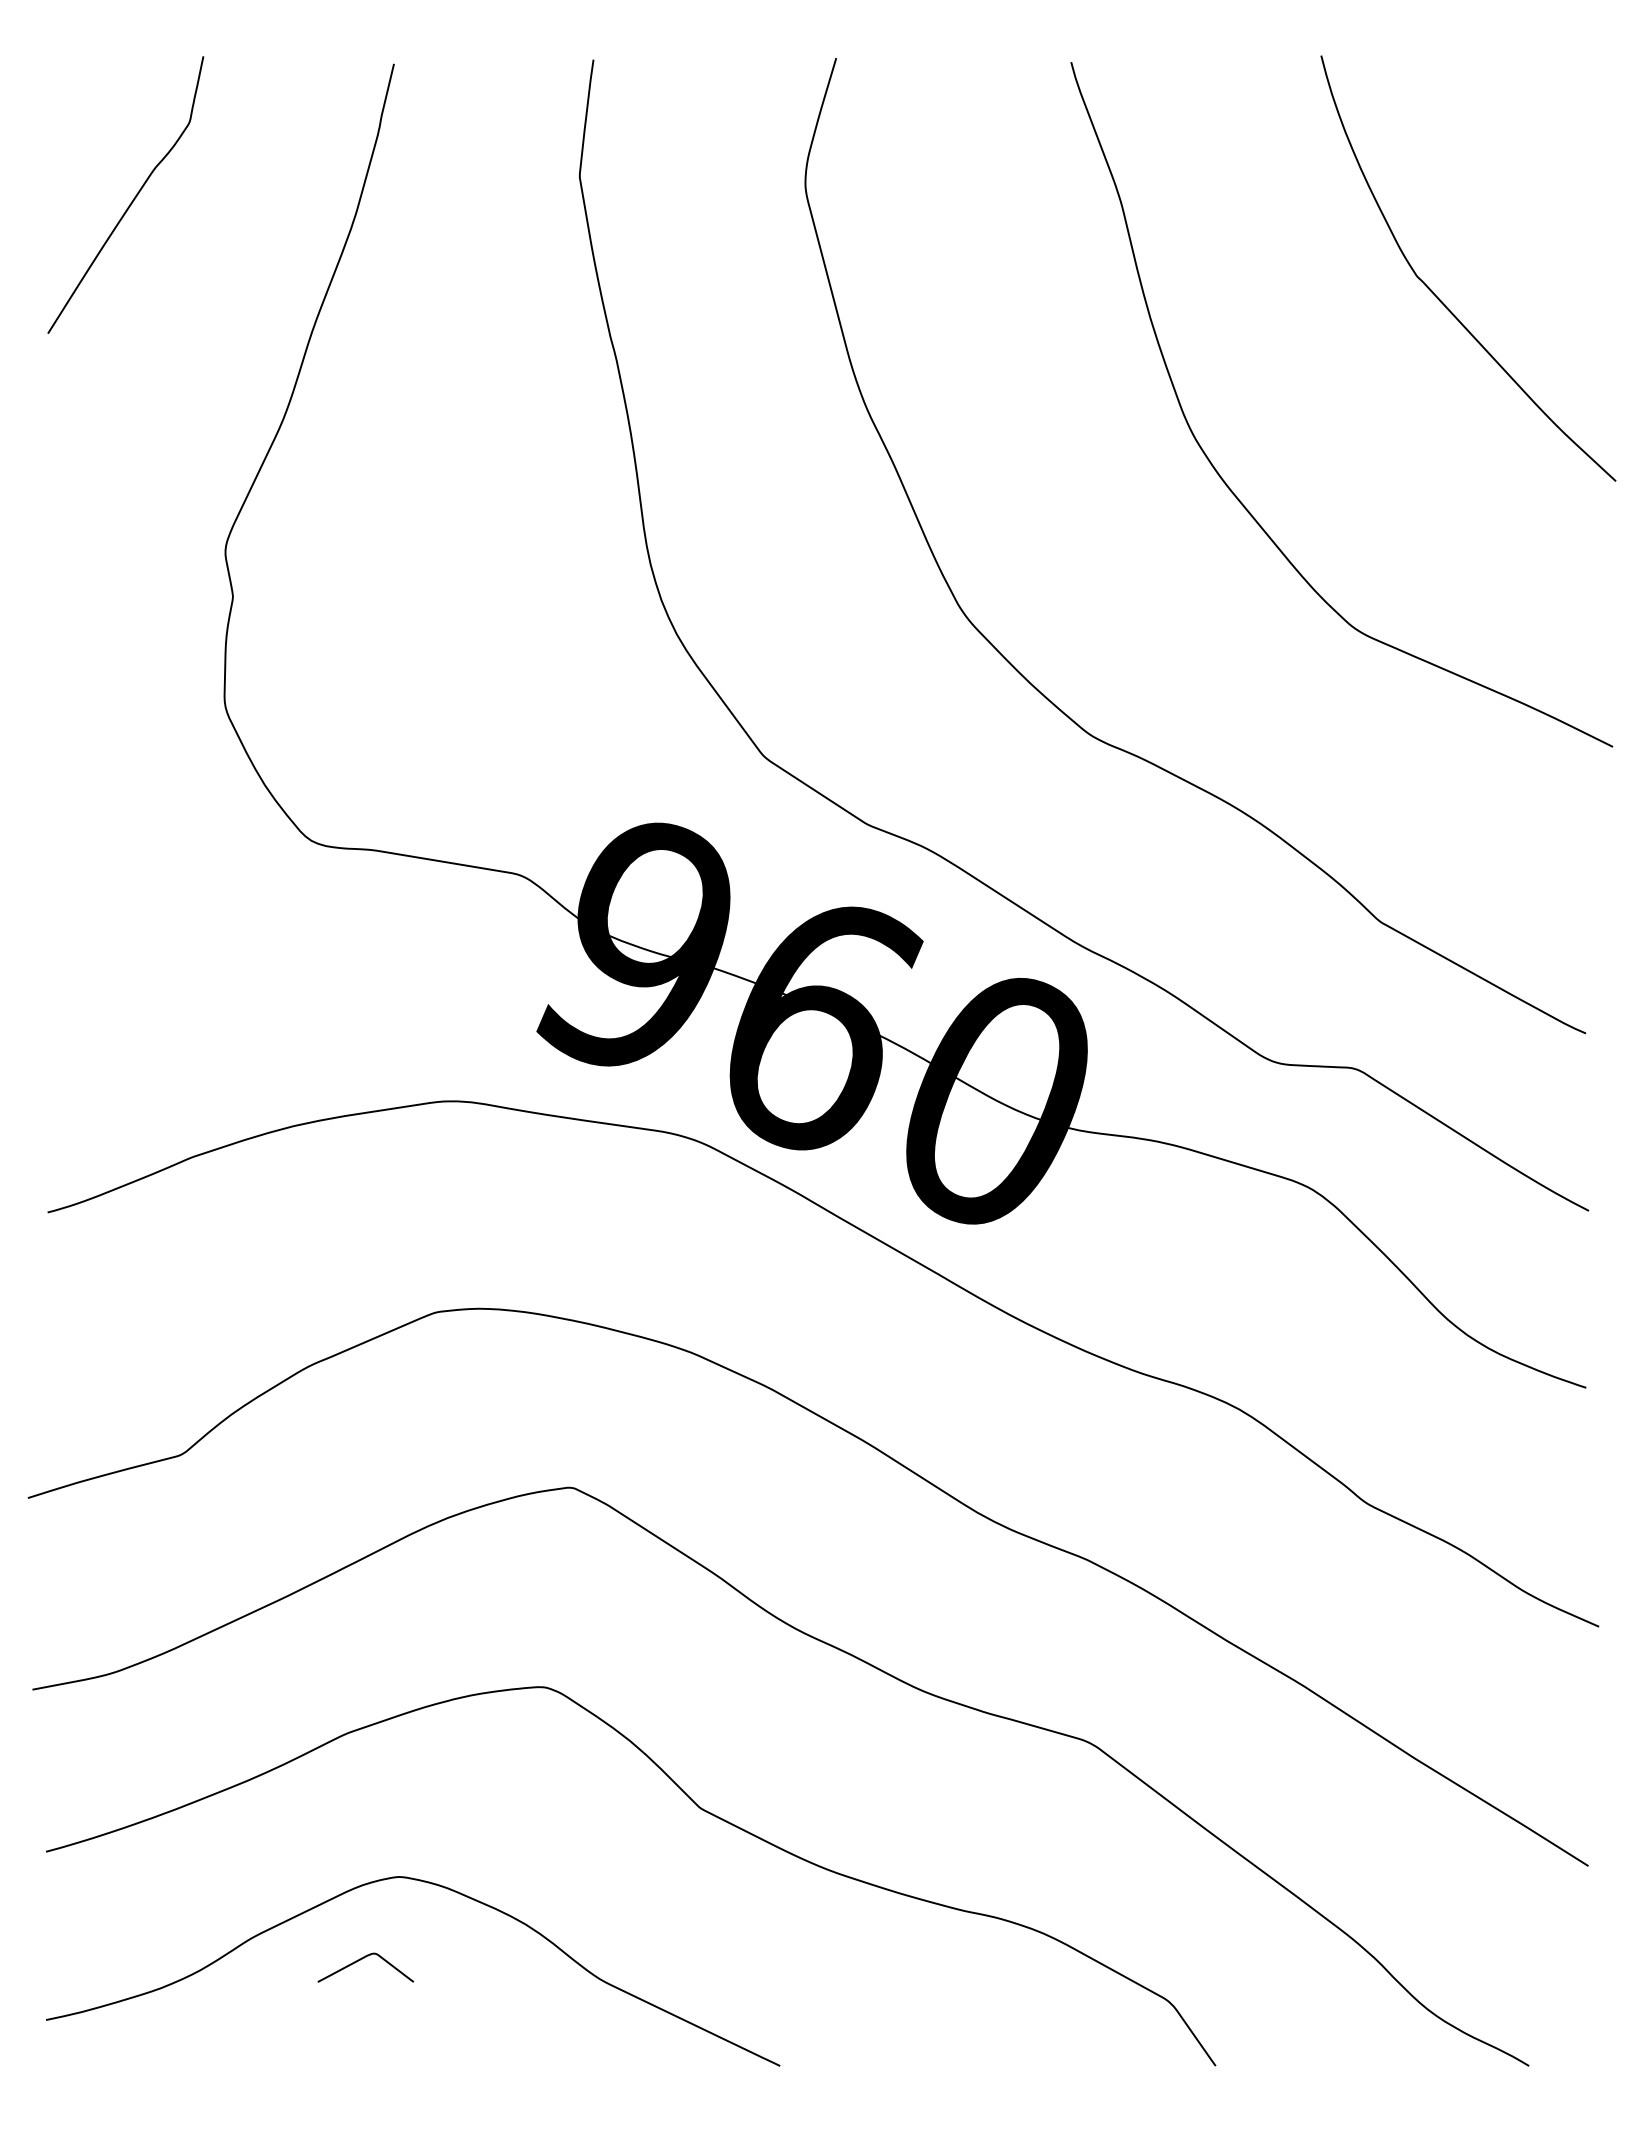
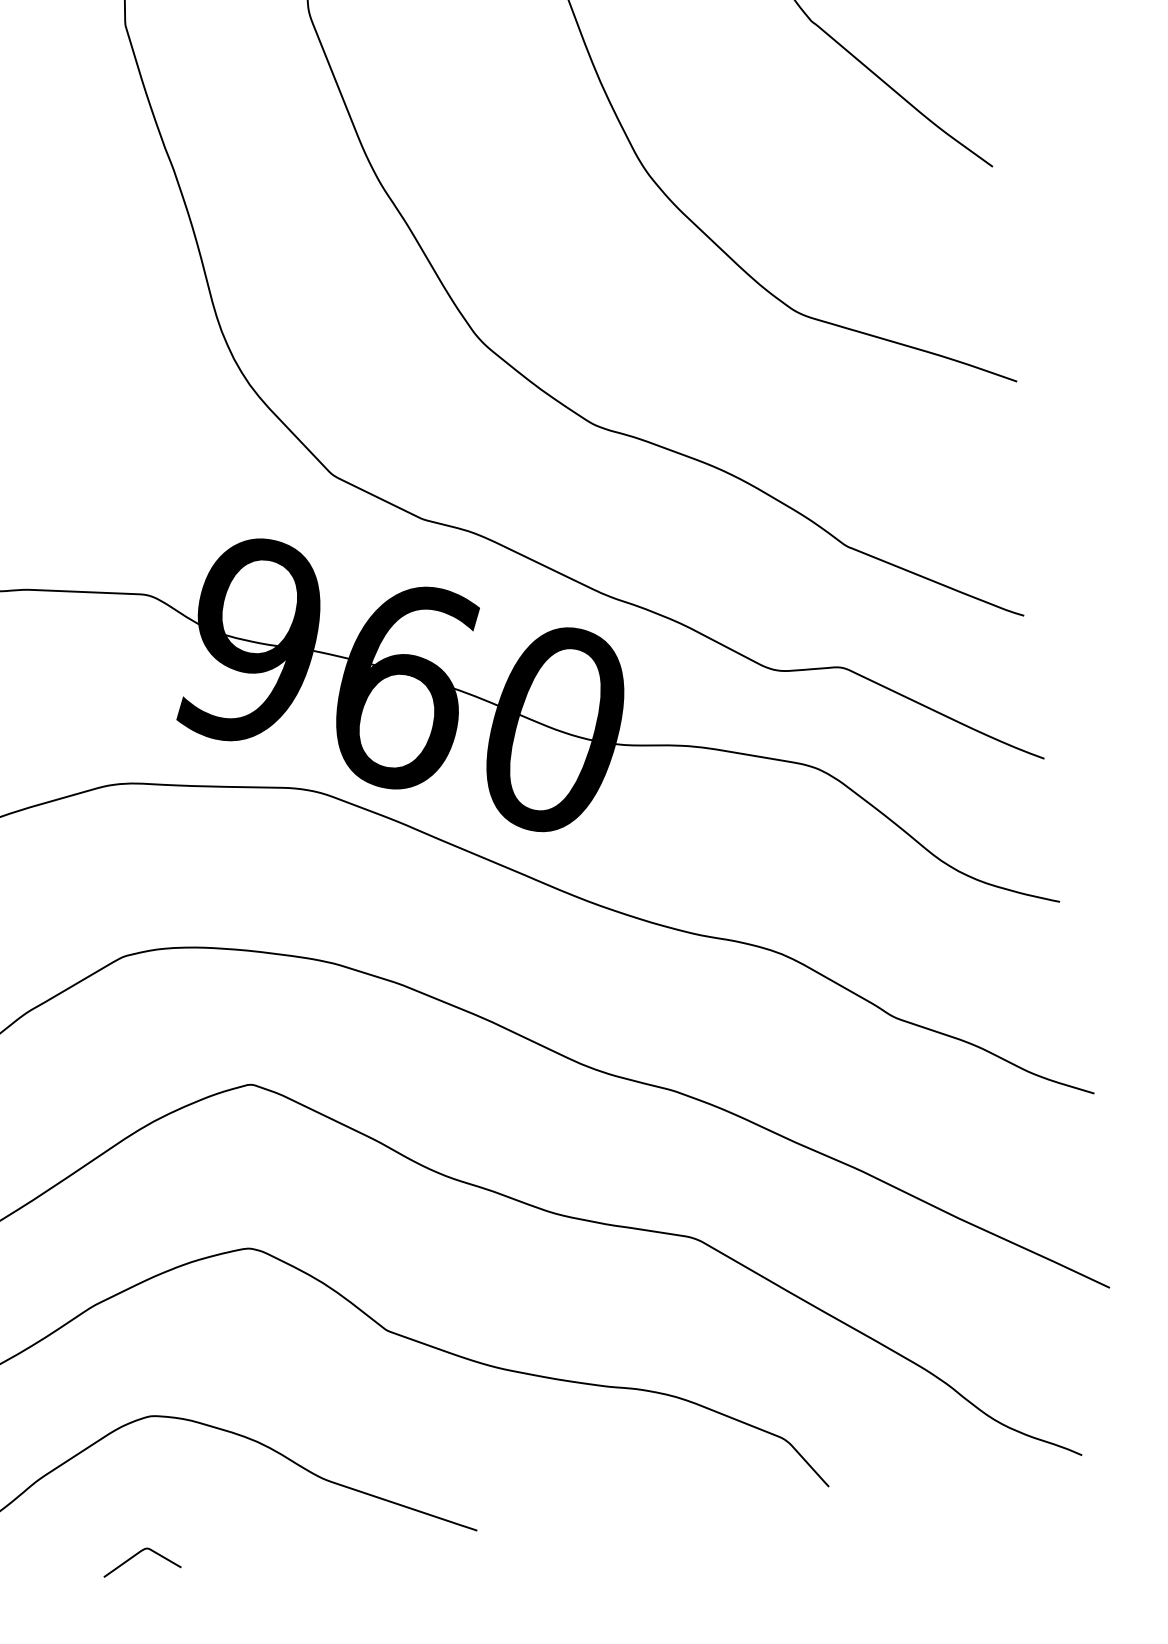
curve: (362, 1959) -> (137, 1554), moved

